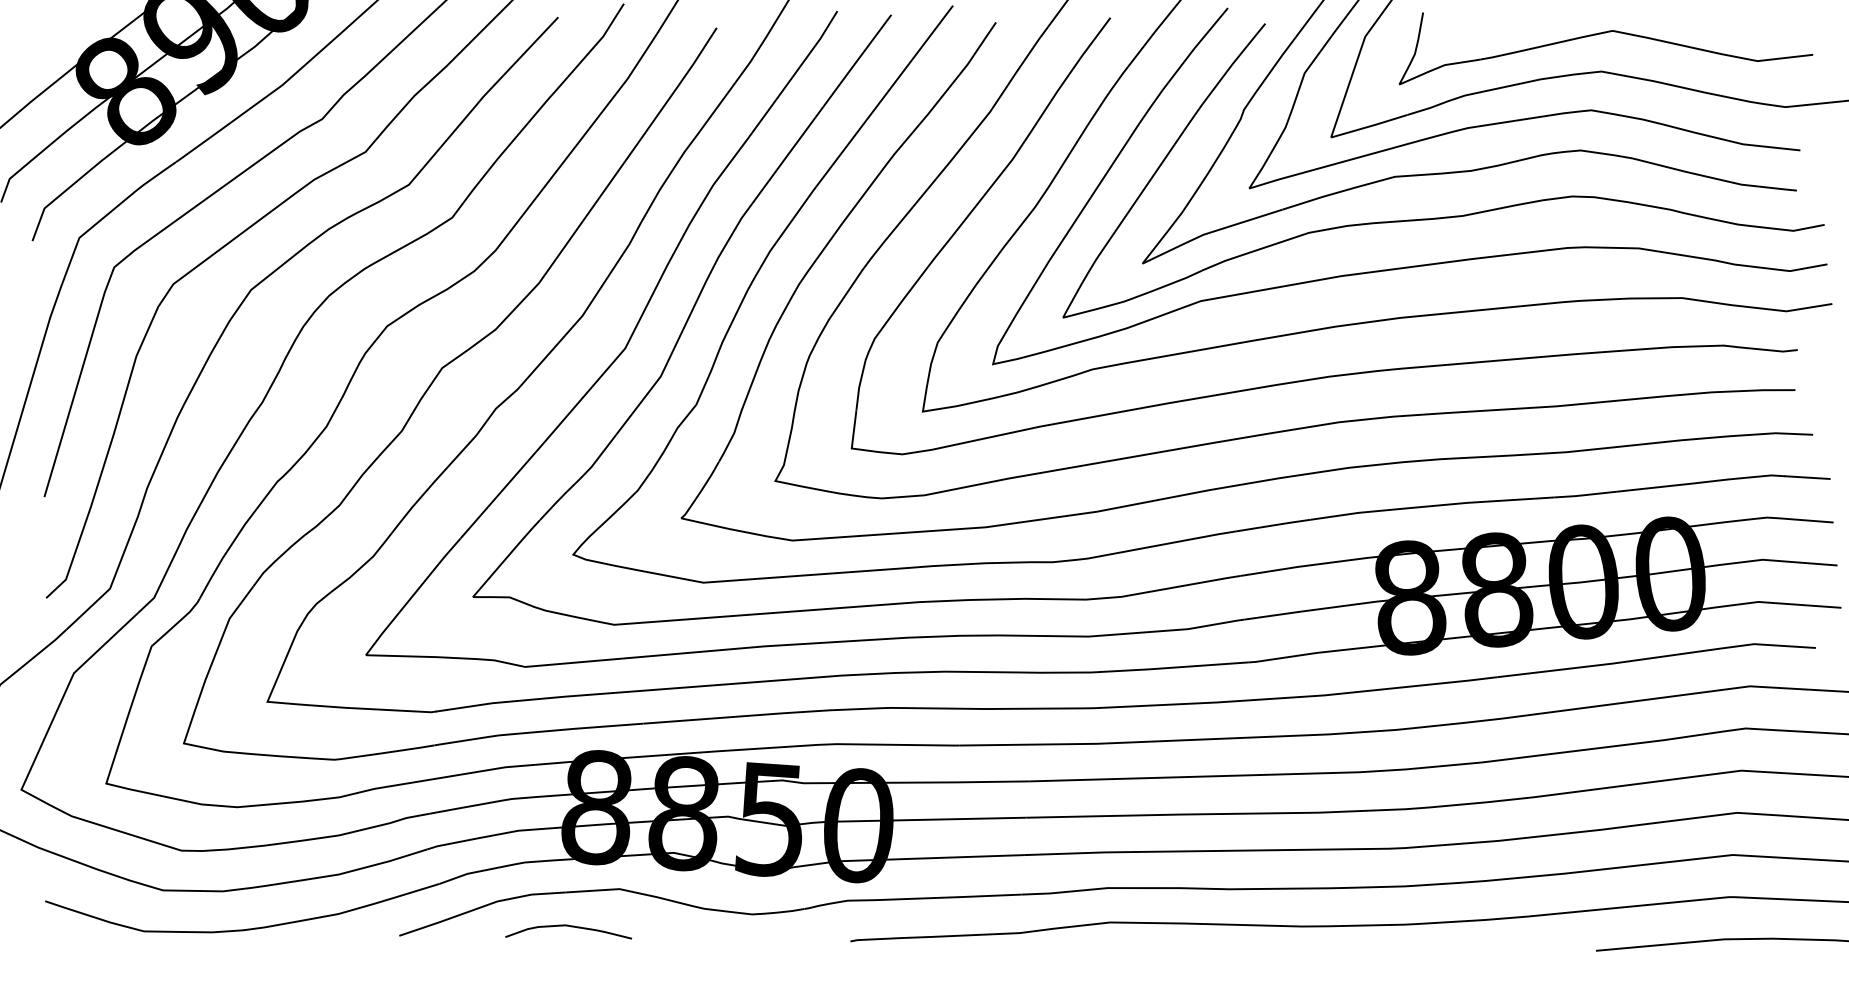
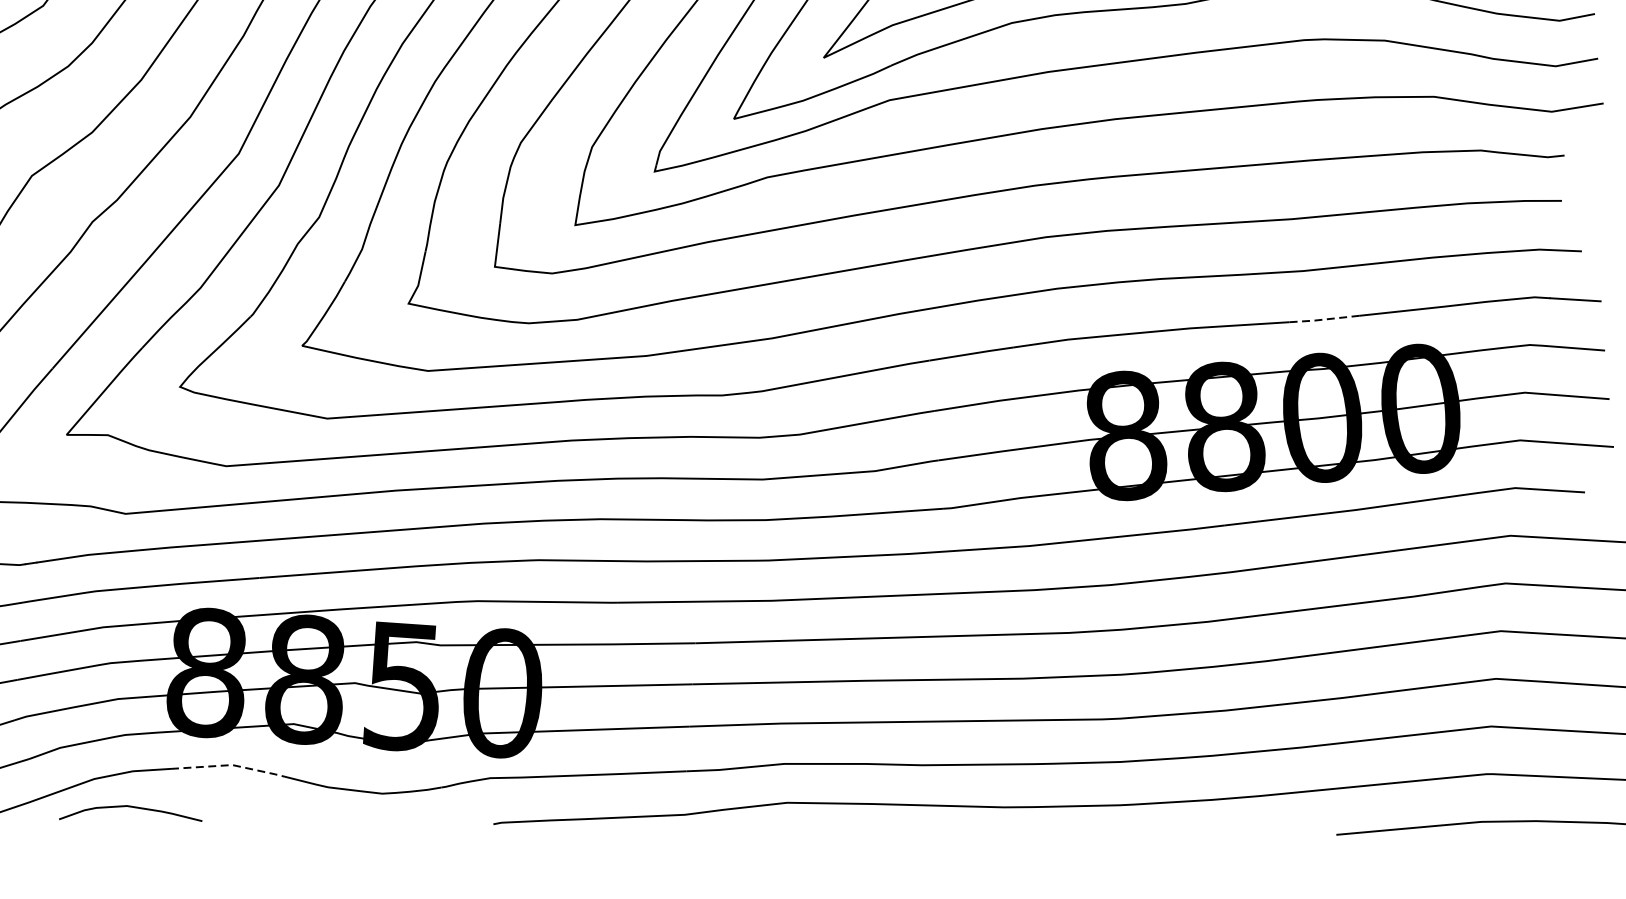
line: (1584, 495) -> (1323, 320), solid -> dashed
line: (617, 889) -> (230, 765), solid -> dashed
curve: (568, 926) -> (130, 807), moved

